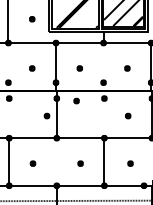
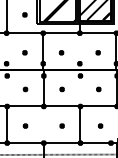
part: (76, 100) -> (62, 89), moved
part: (46, 115) -> (25, 89), moved

